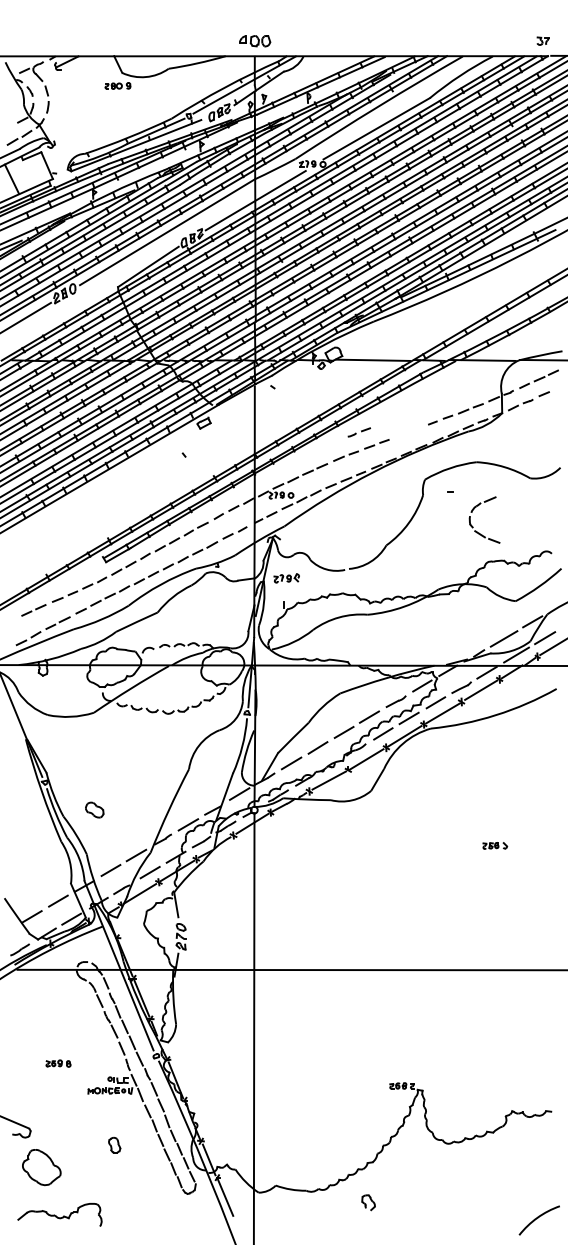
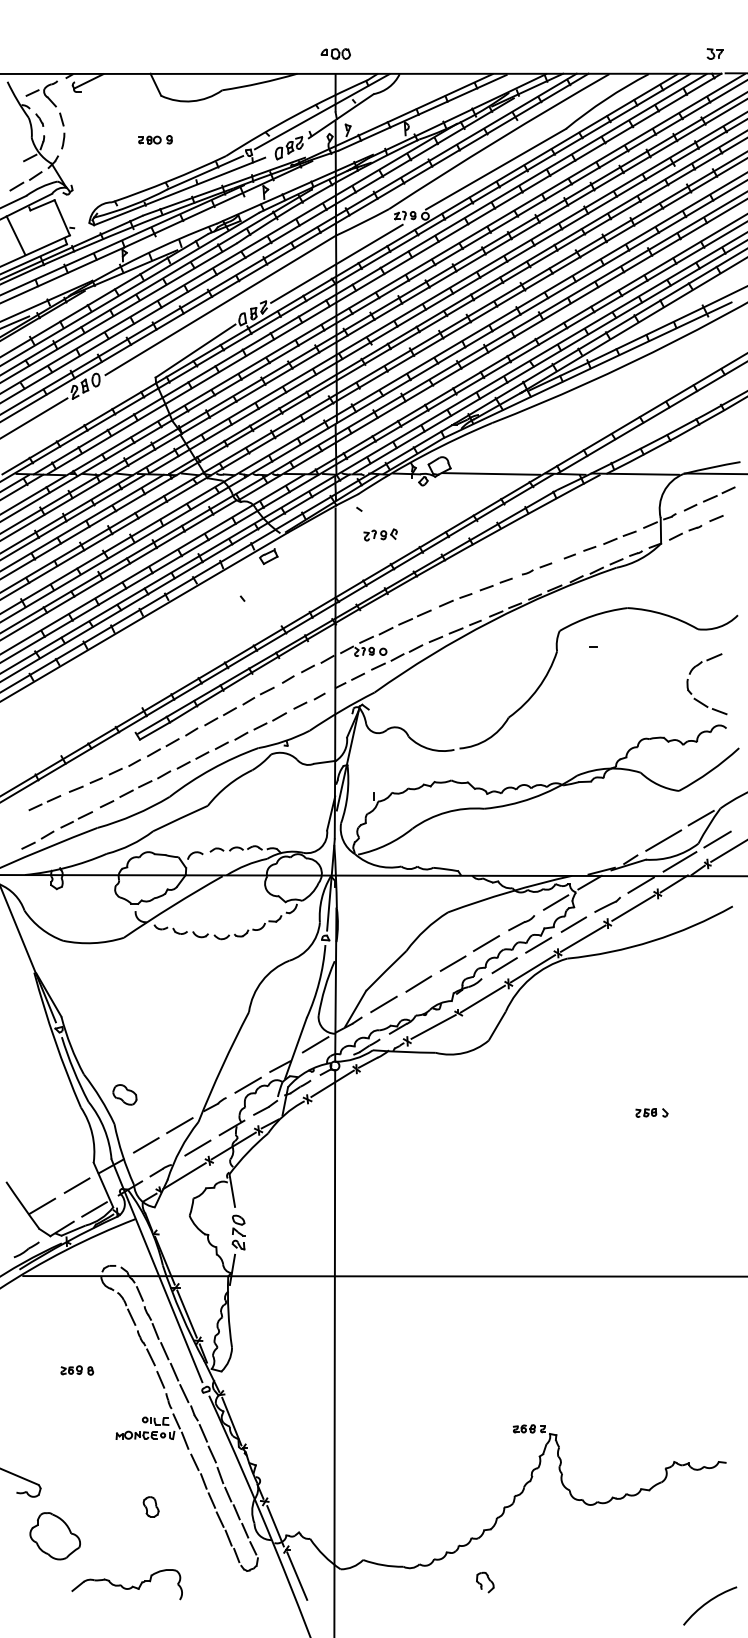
part: (254, 40) -> (335, 53), size x0.71
part: (117, 85) -> (155, 139), moved
part: (359, 432) -> (537, 568), moved
part: (473, 527) -> (692, 693), moved
part: (286, 578) -> (380, 534), moved
part: (94, 809) -> (124, 1094), moved
part: (58, 1063) -> (77, 1370), moved
part: (59, 1214) -> (126, 1584), moved

